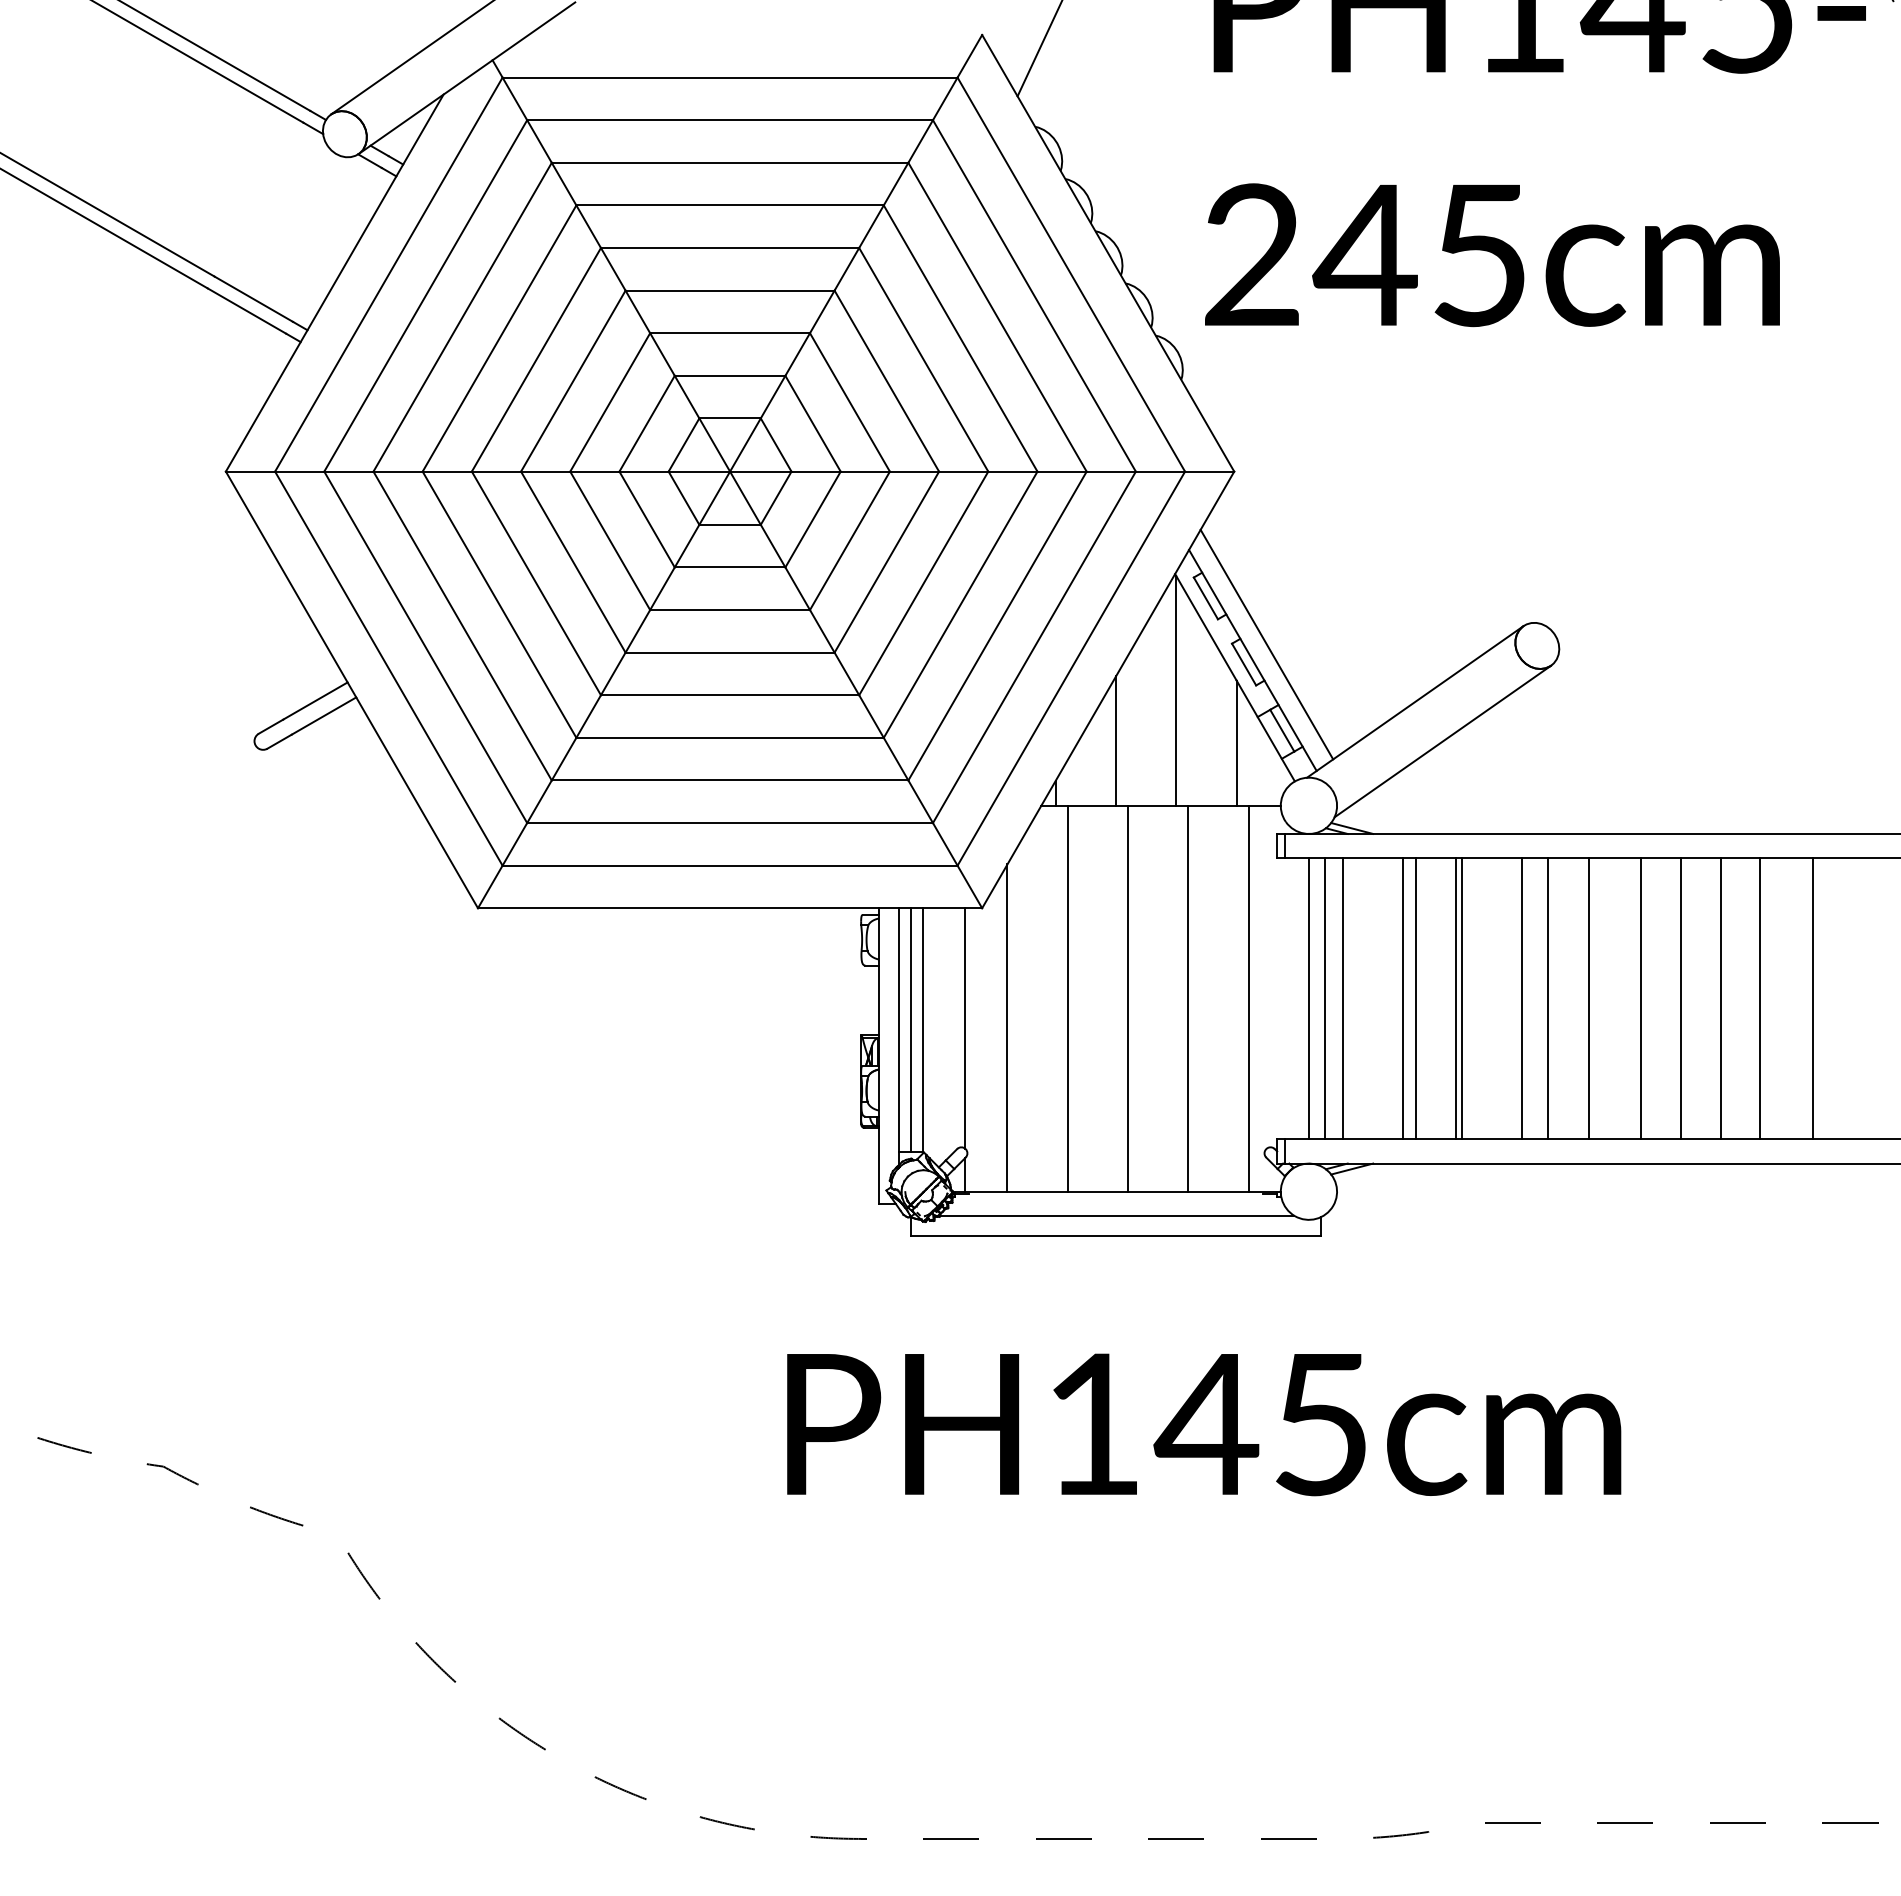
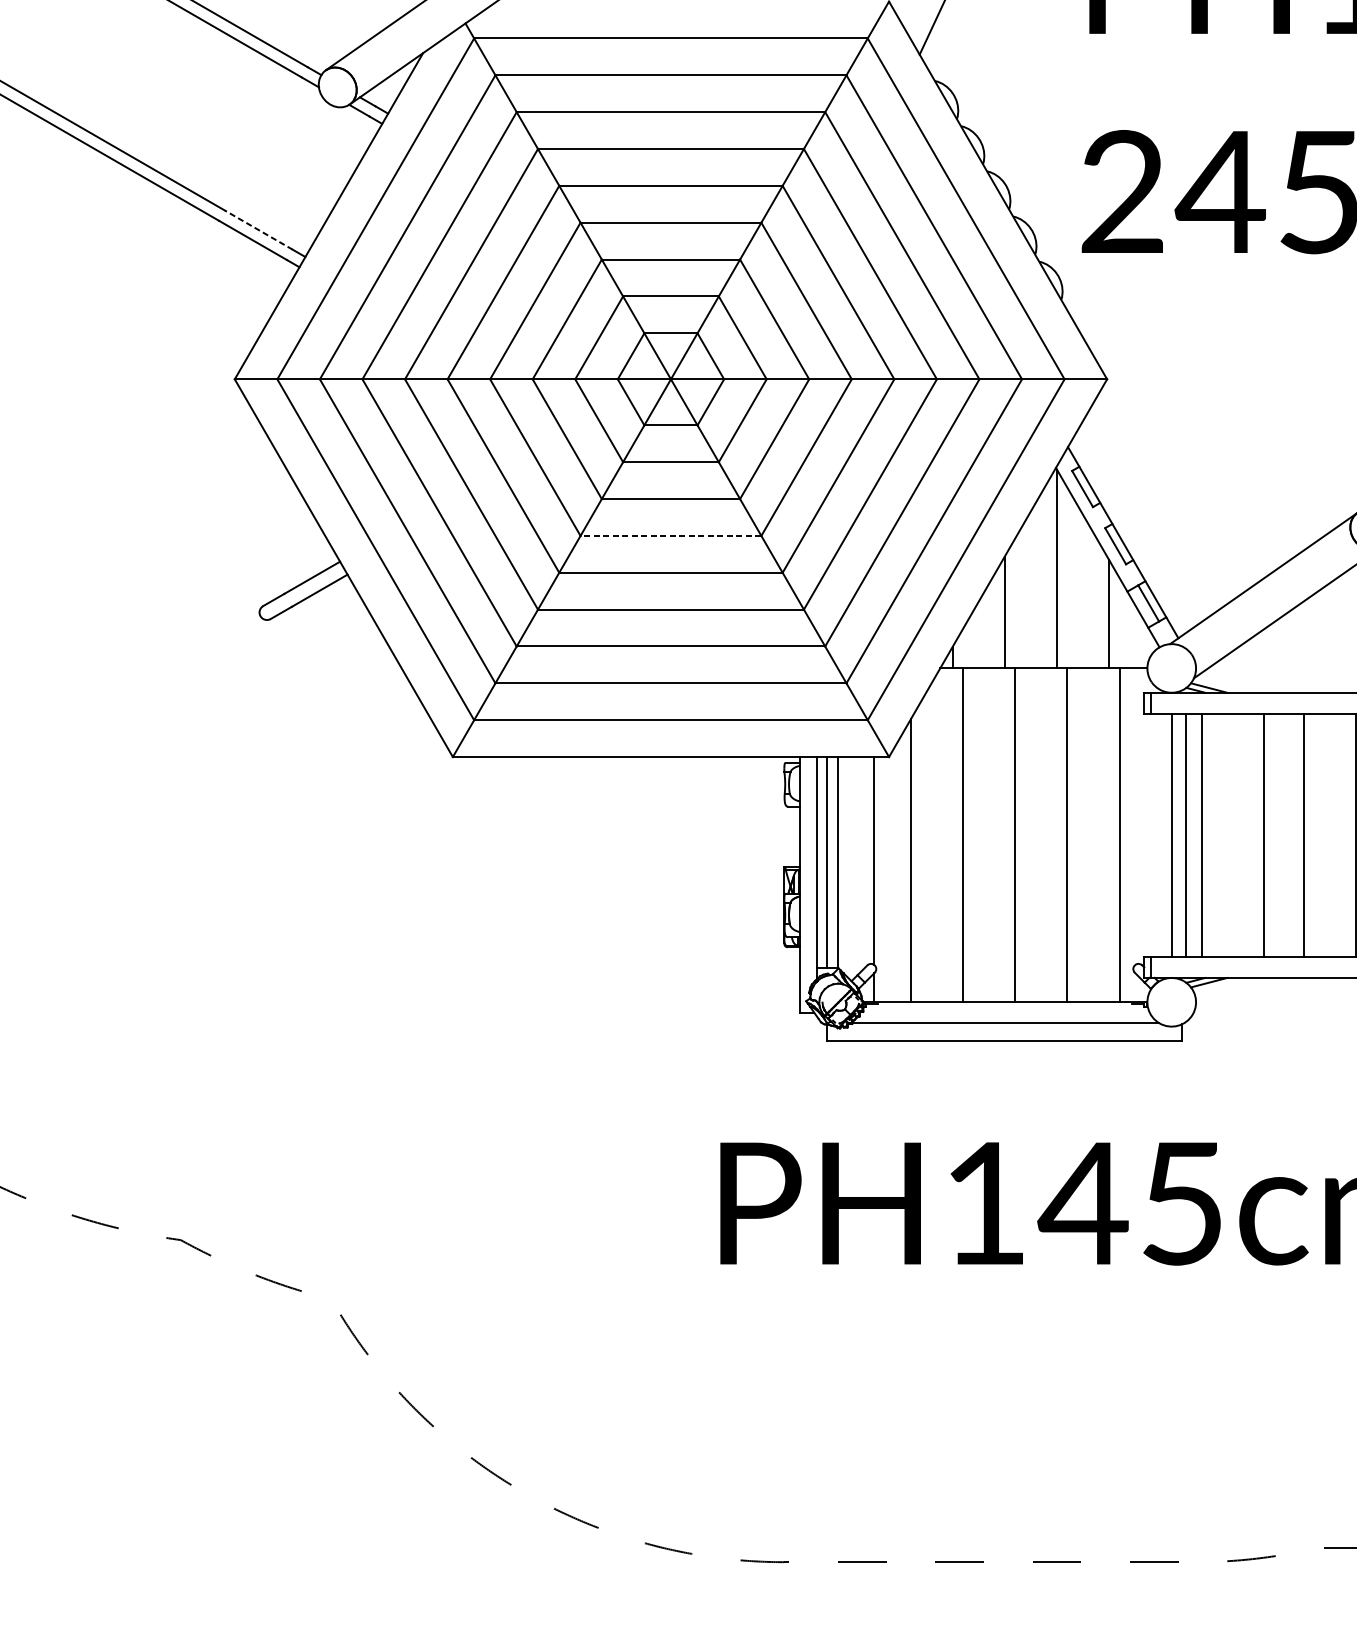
line: (253, 298) -> (258, 229), solid -> dashed
line: (1266, 644) -> (1135, 528), removed
line: (730, 652) -> (671, 535), solid -> dashed
line: (1402, 998) -> (1252, 835), removed
line: (1456, 998) -> (1299, 835), removed

